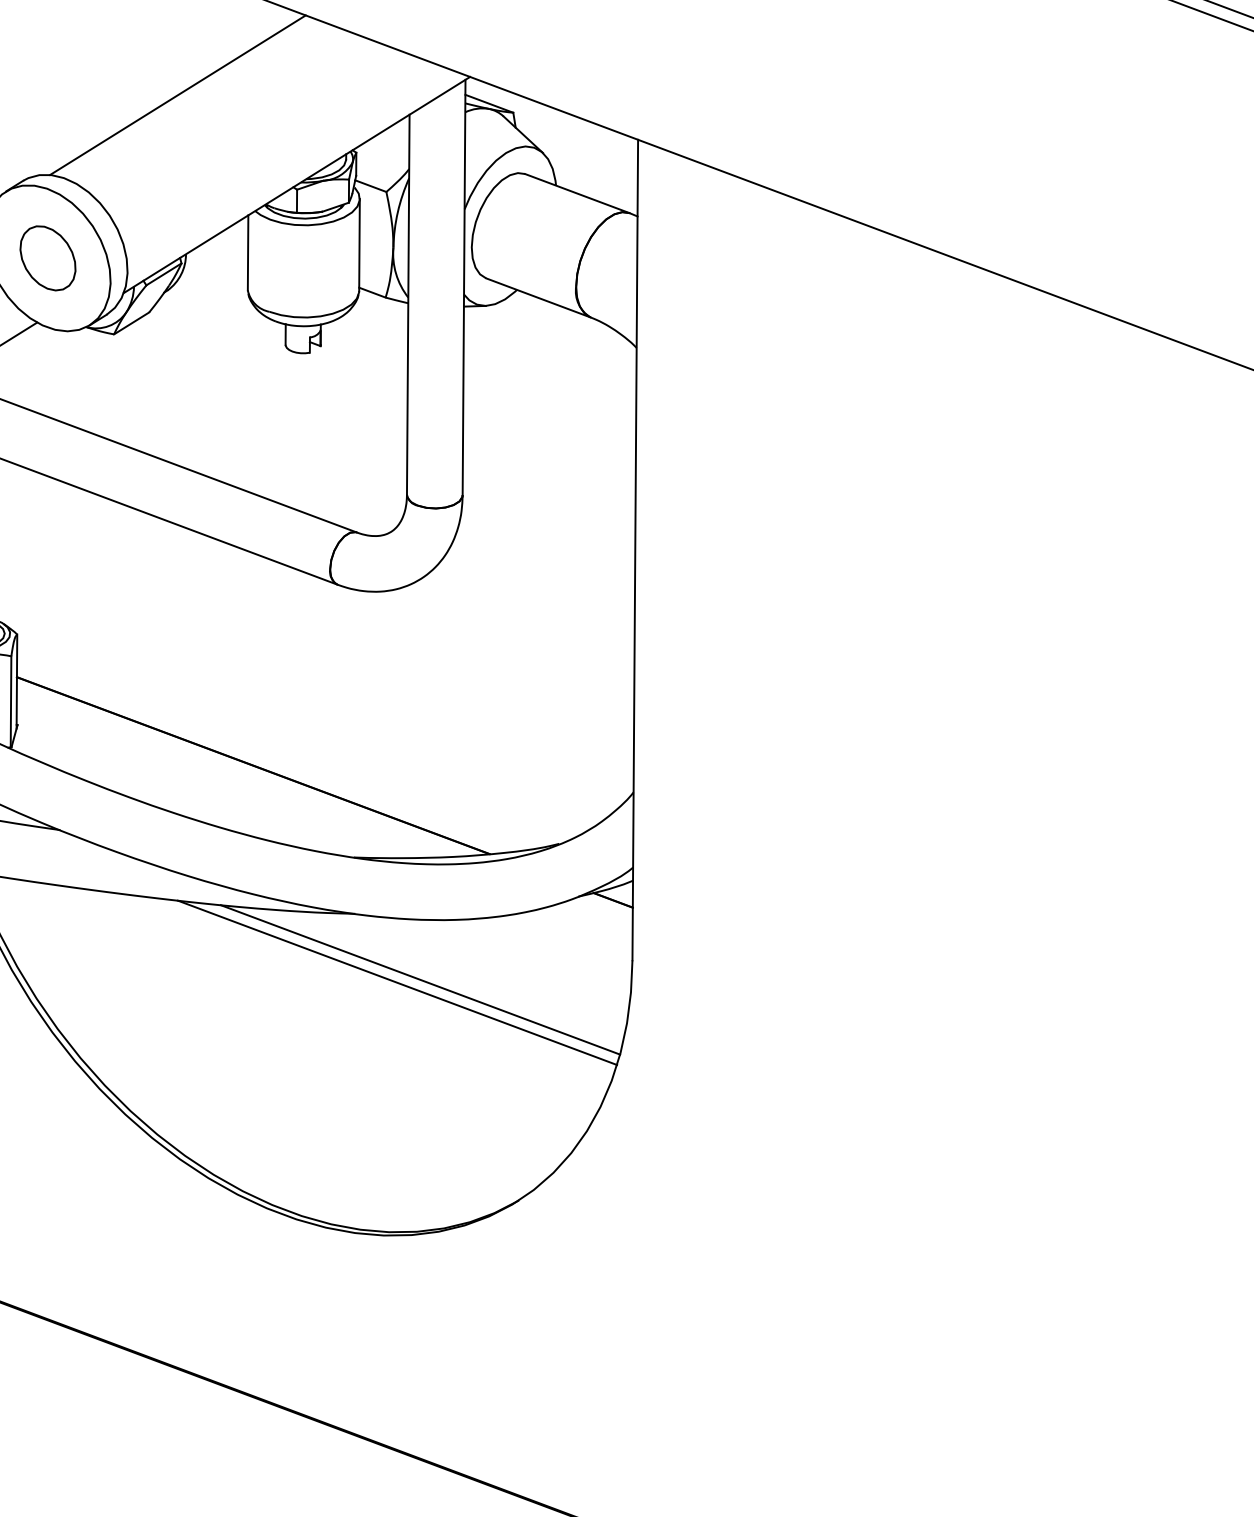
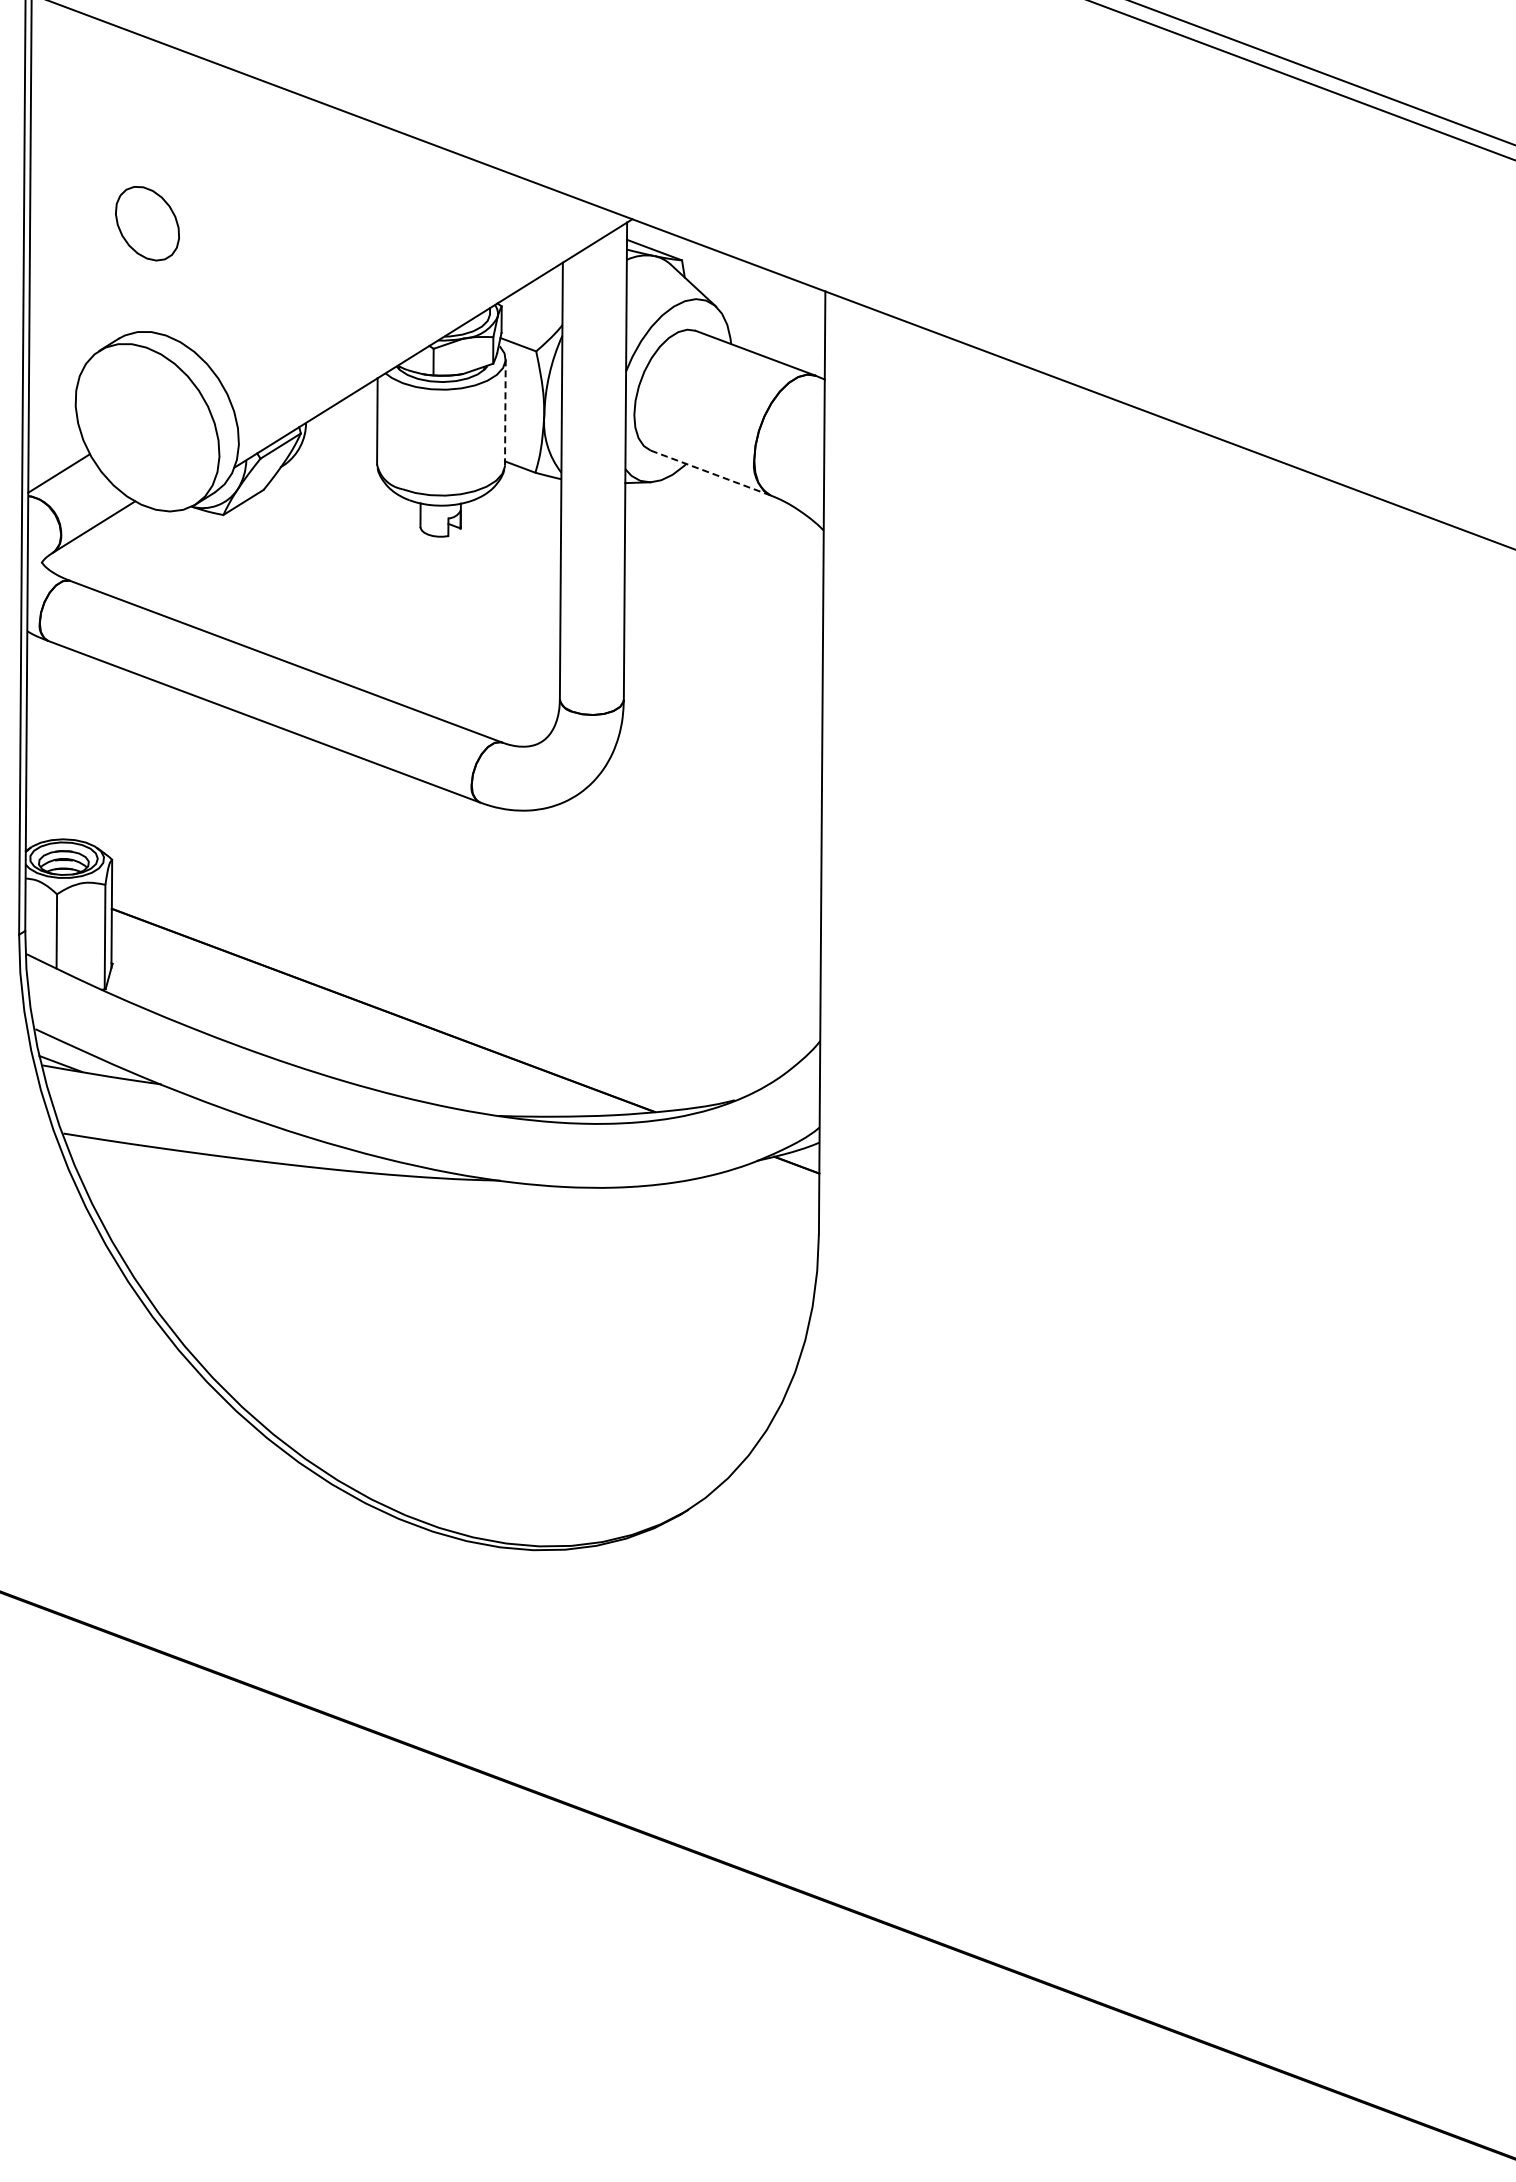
line: (177, 94) -> (296, 239), removed
line: (359, 245) -> (505, 412), solid -> dashed
part: (47, 258) -> (147, 223), moved
line: (538, 298) -> (711, 473), solid -> dashed
line: (420, 979) -> (575, 1256), removed
line: (397, 982) -> (548, 1259), removed

